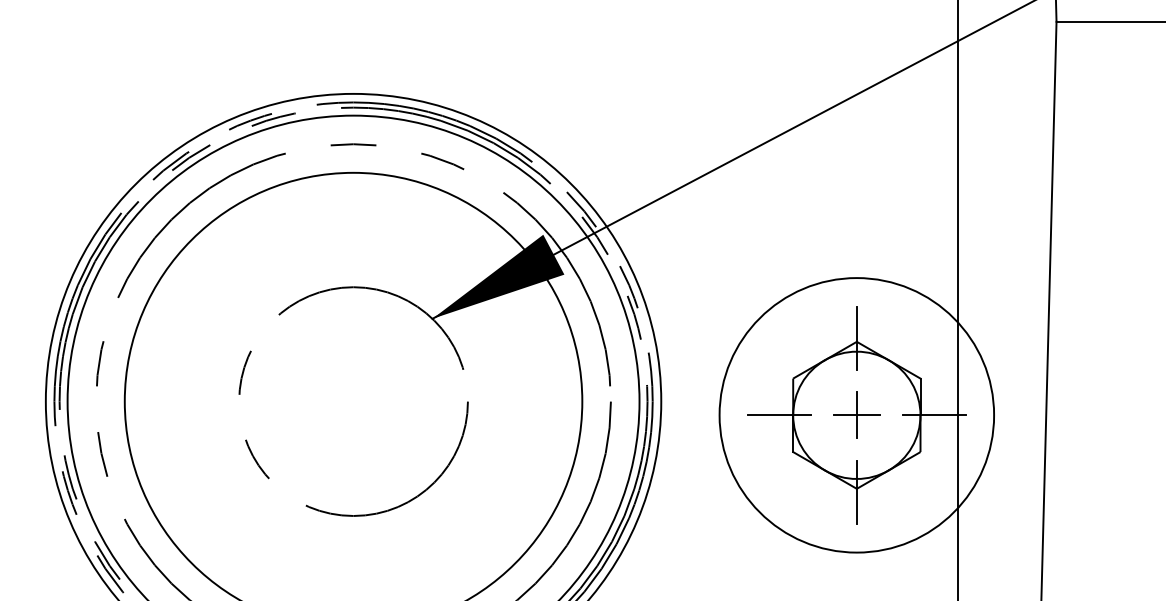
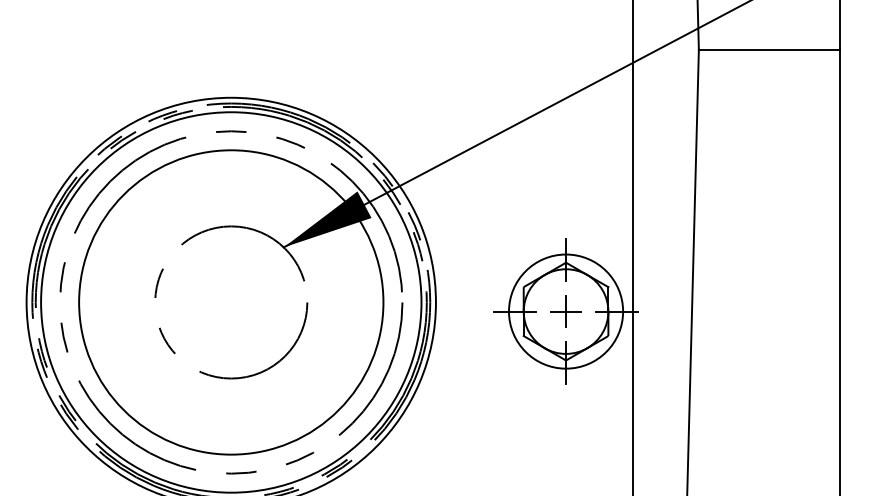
circle: (856, 415) -> (565, 311), size x0.62

